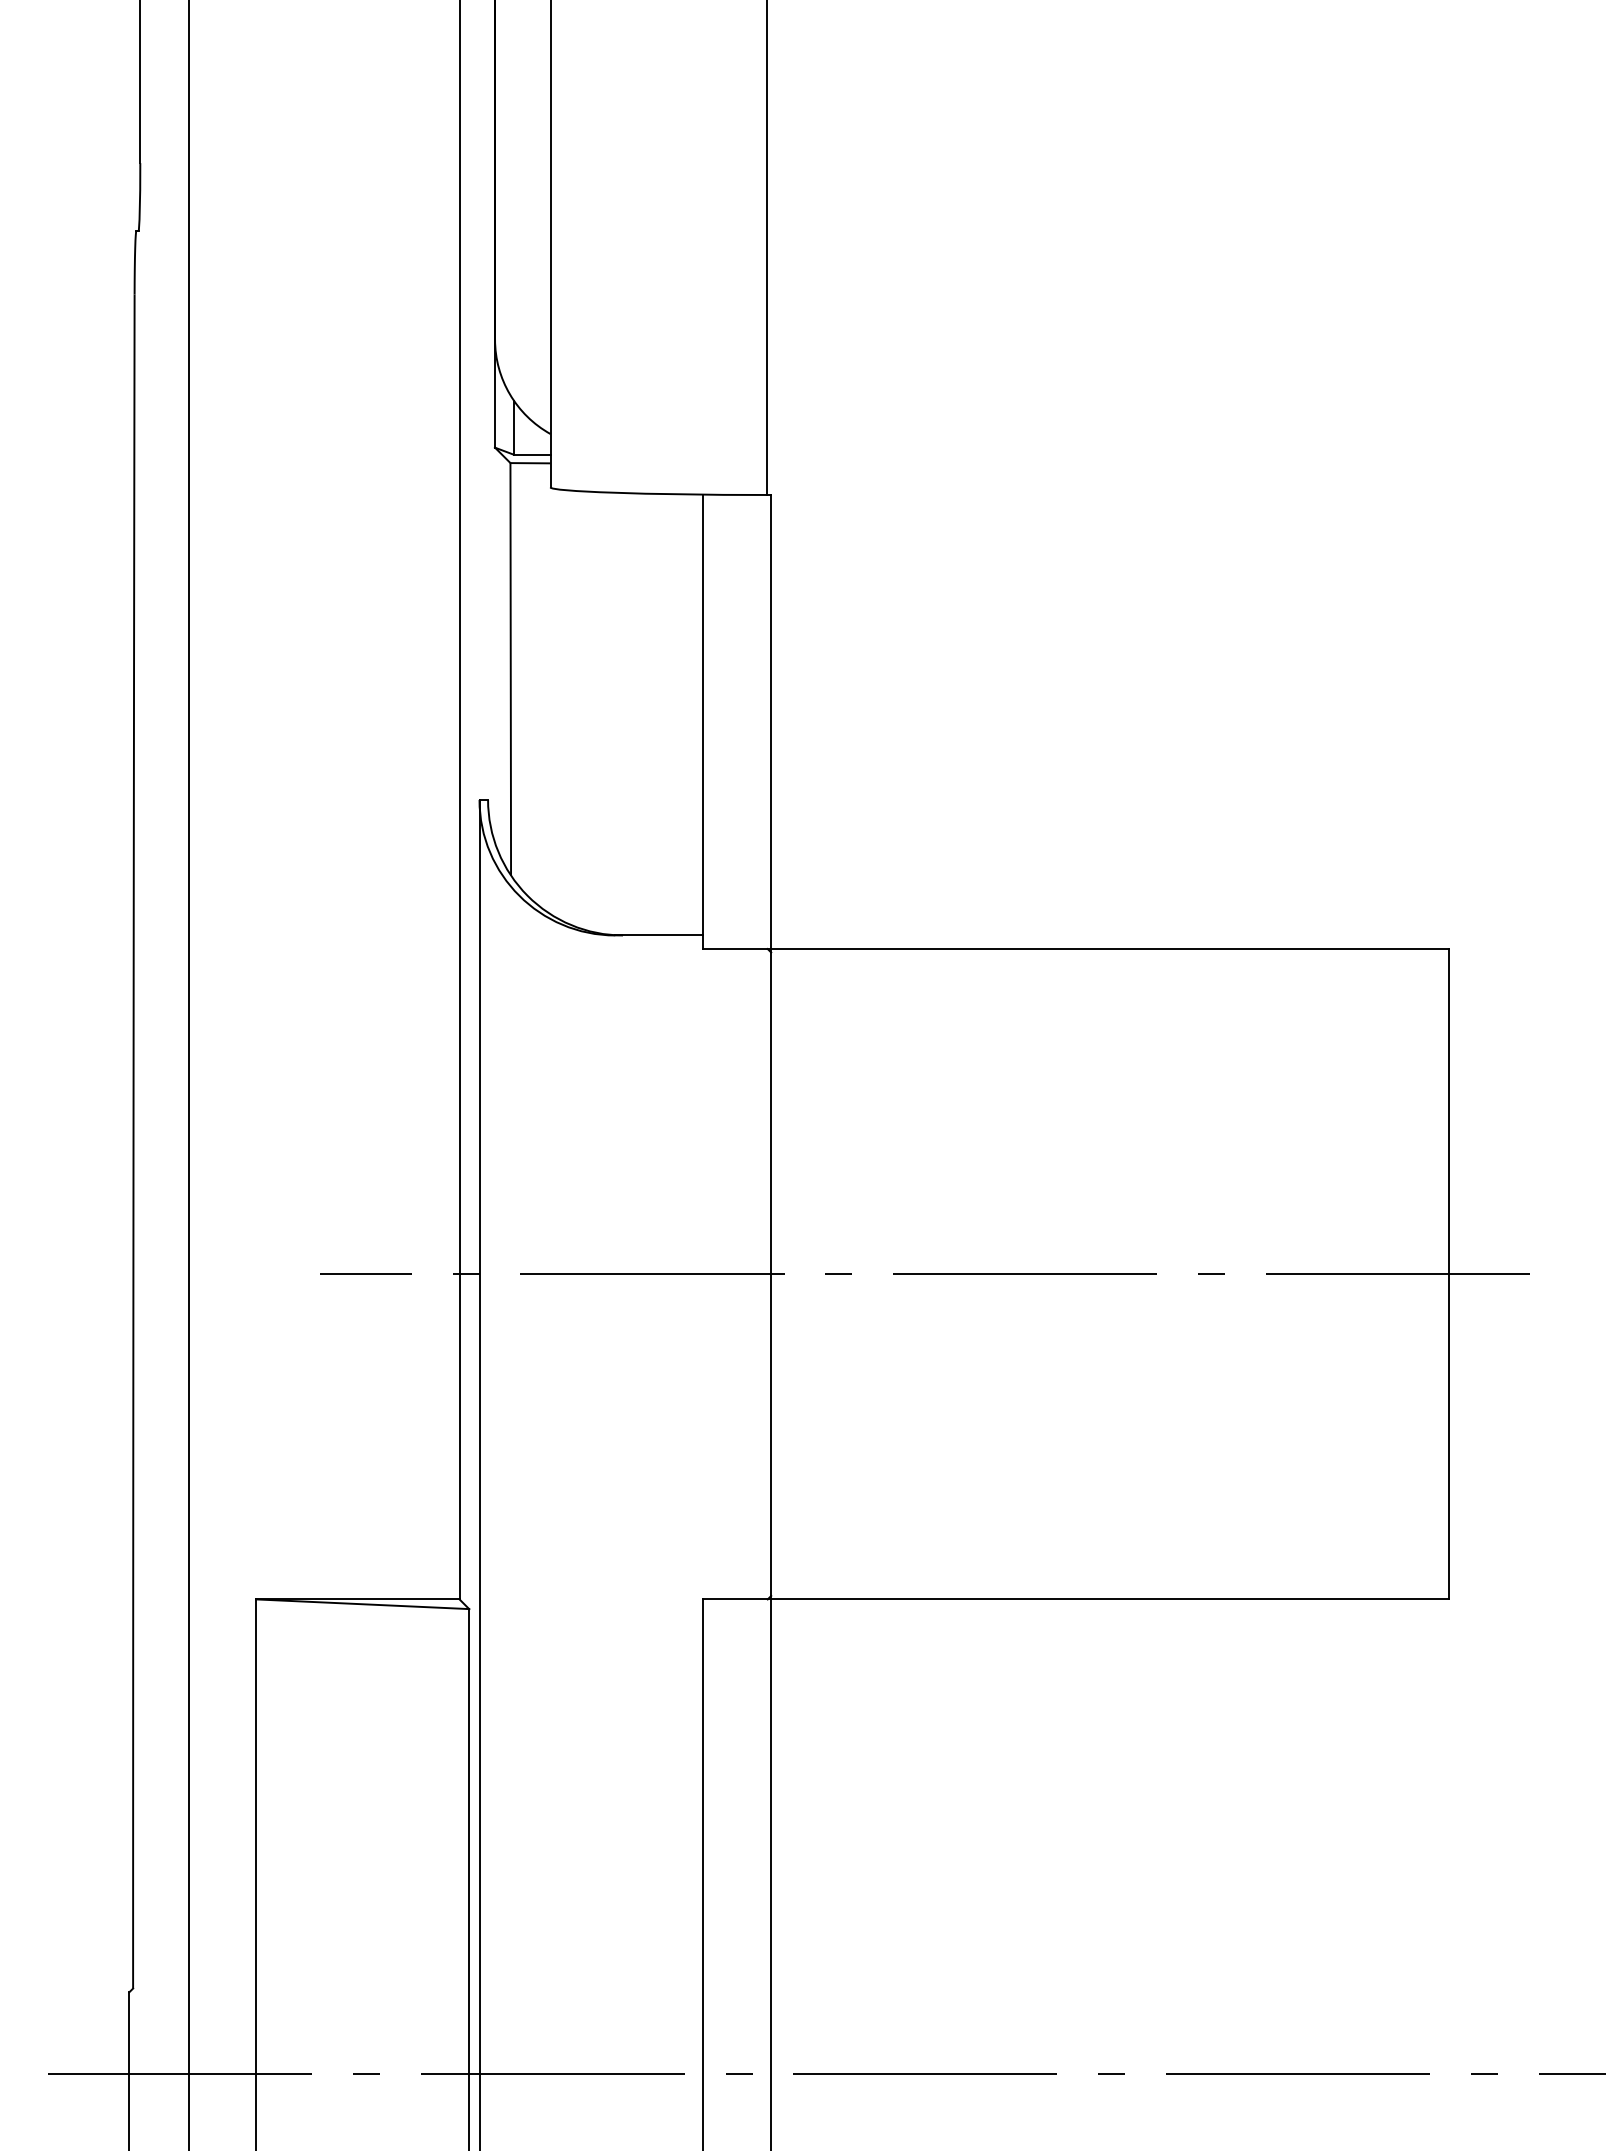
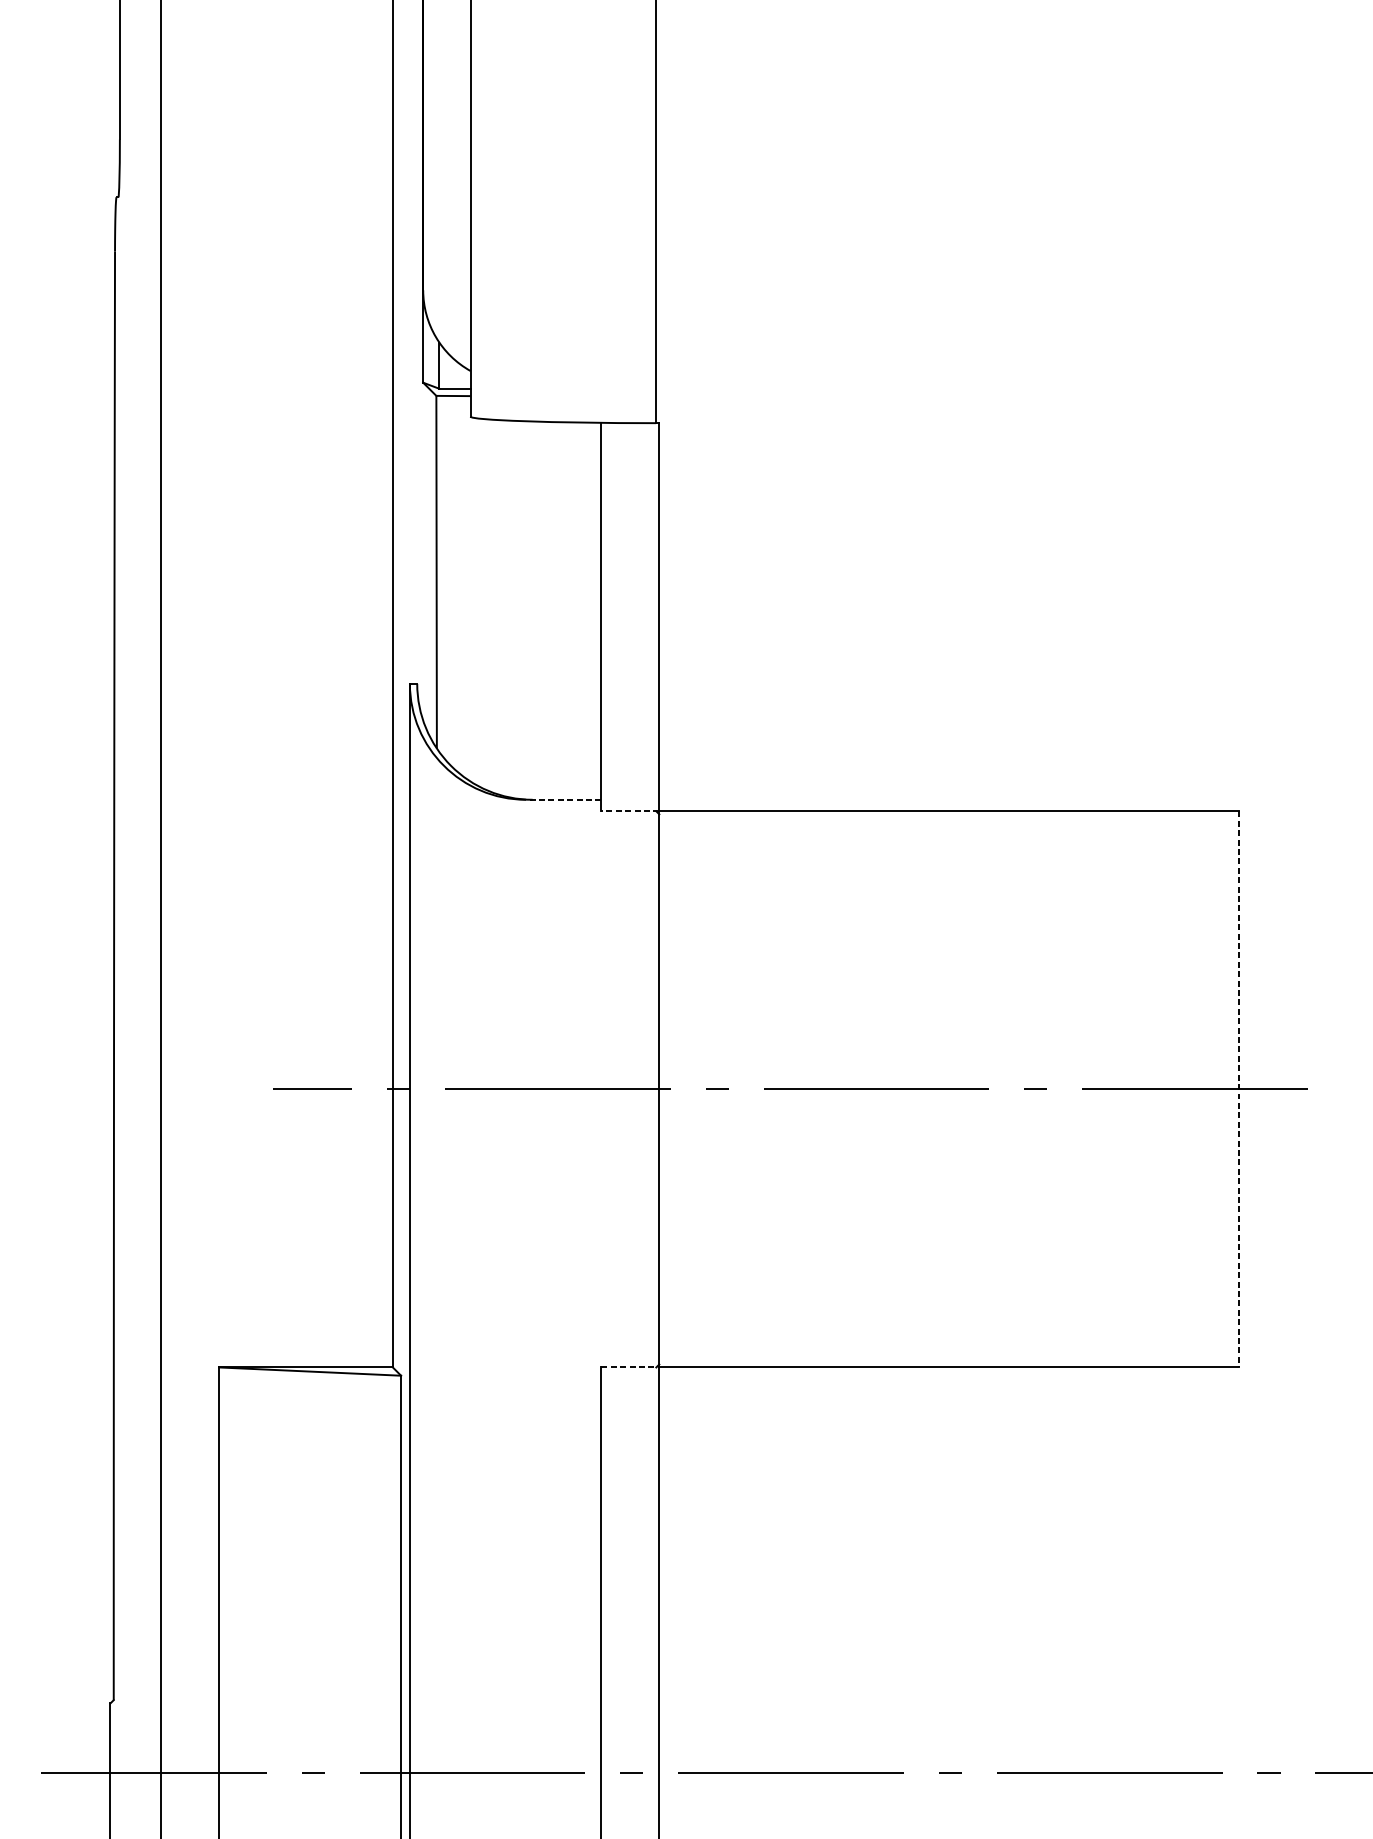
line: (658, 935) -> (562, 799), solid -> dashed
line: (737, 949) -> (630, 811), solid -> dashed
line: (1448, 1274) -> (1238, 1089), solid -> dashed
line: (737, 1599) -> (630, 1367), solid -> dashed

